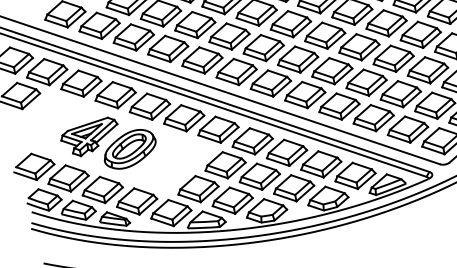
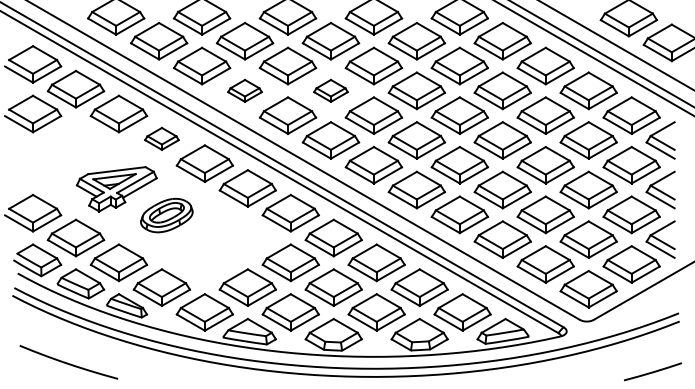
part: (228, 36) -> (330, 90), size x0.6
part: (167, 48) -> (244, 90), size x0.6
part: (115, 95) -> (161, 138), size x0.6
part: (129, 149) -> (166, 215), size x0.7

